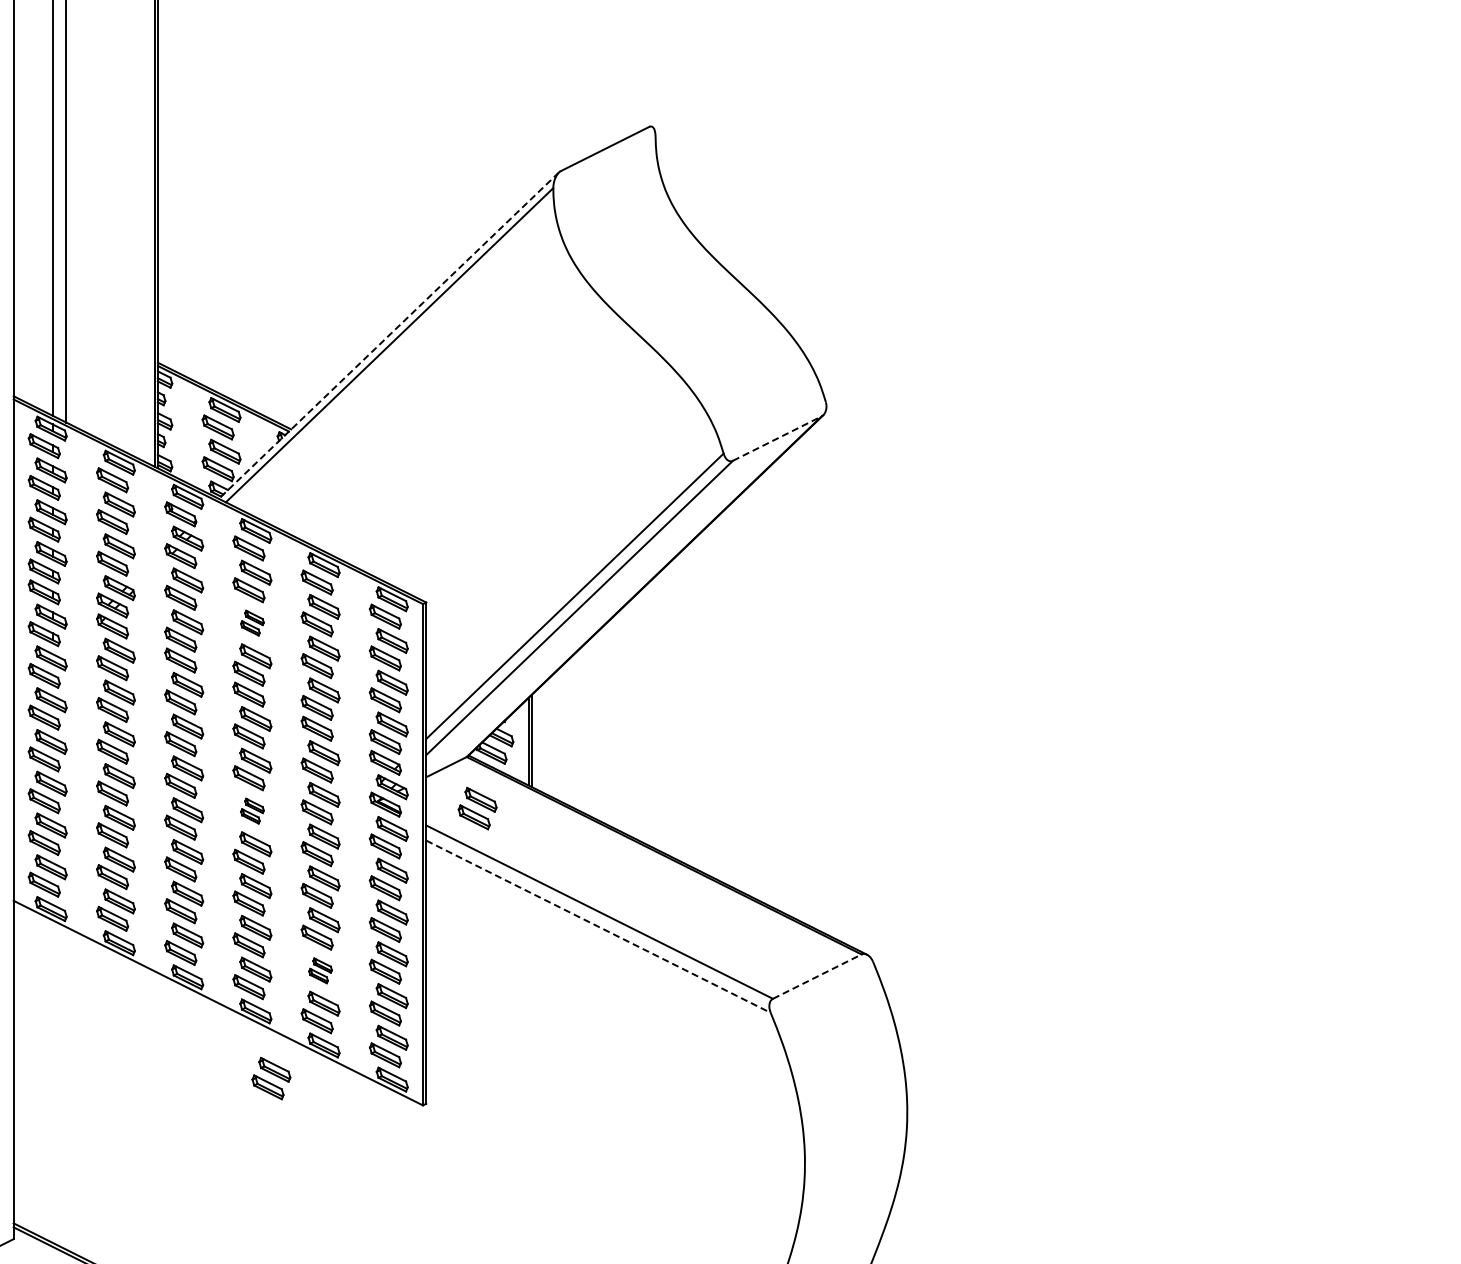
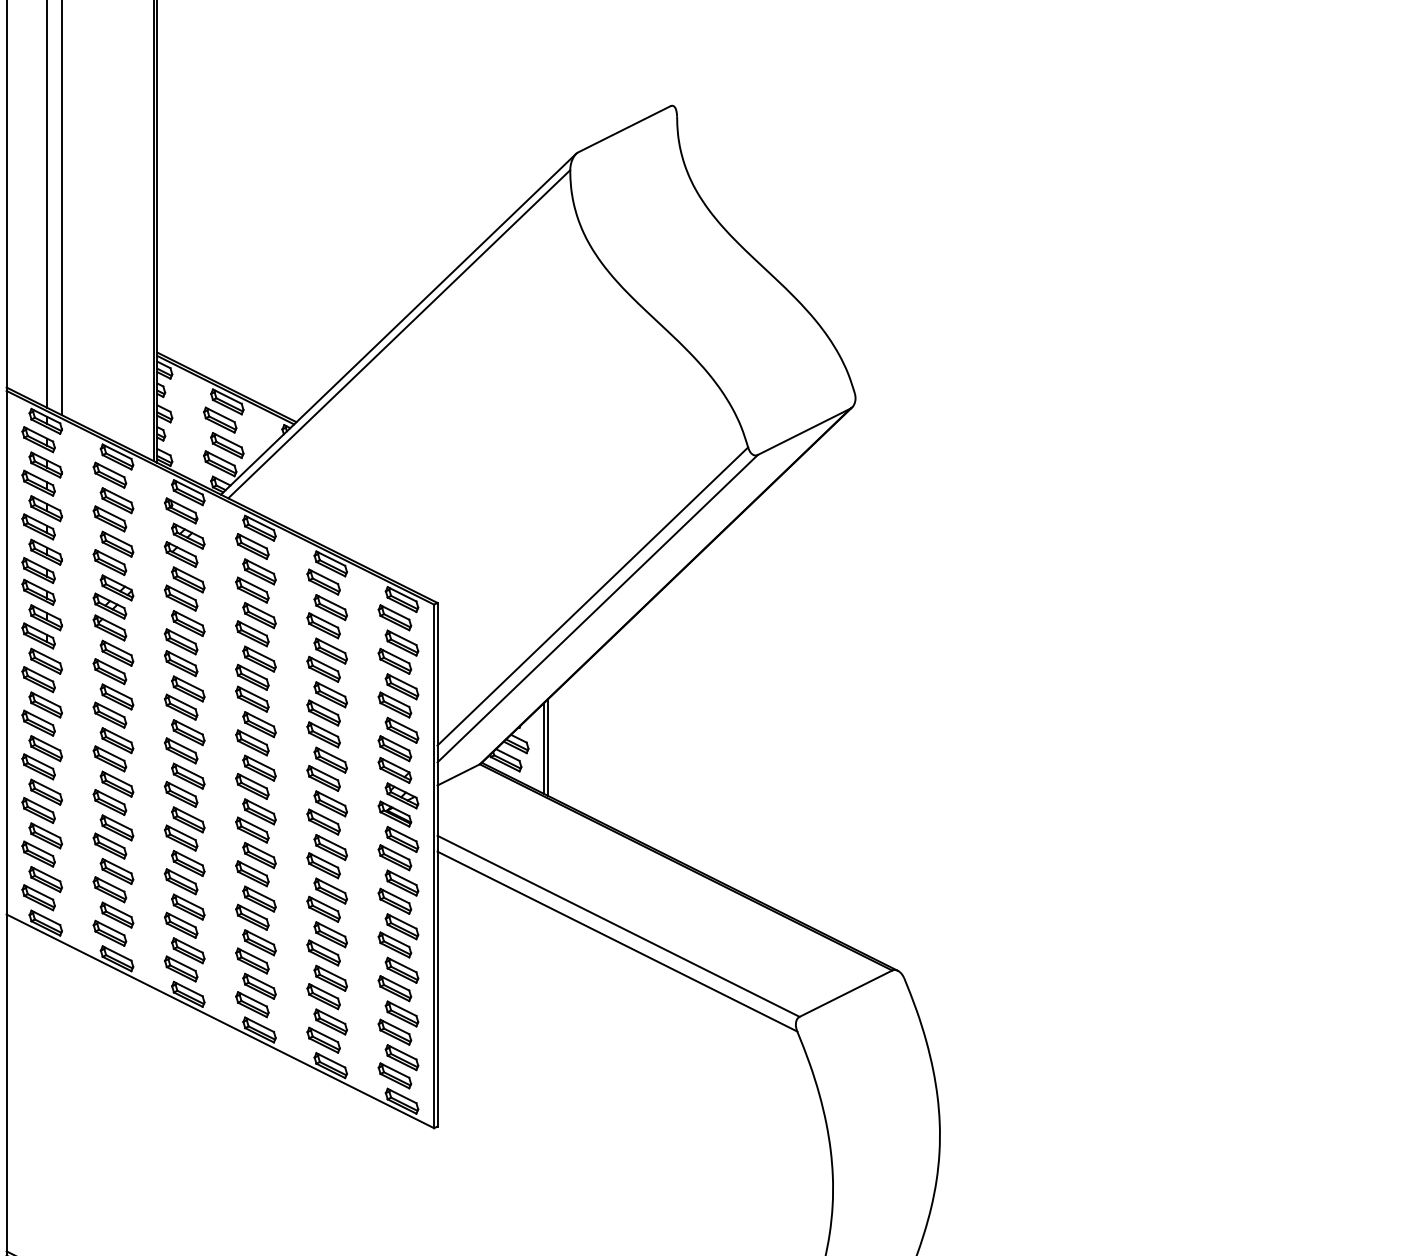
line: (388, 335) -> (398, 324), dashed -> solid
line: (777, 438) -> (804, 431), dashed -> solid
part: (252, 622) -> (256, 623), size x1.67
part: (477, 808) -> (491, 818), removed
part: (252, 810) -> (256, 820), size x1.67
line: (598, 926) -> (617, 941), dashed -> solid
part: (320, 970) -> (327, 987), size x1.67
line: (817, 976) -> (846, 993), dashed -> solid
part: (271, 1078) -> (275, 1100), removed

